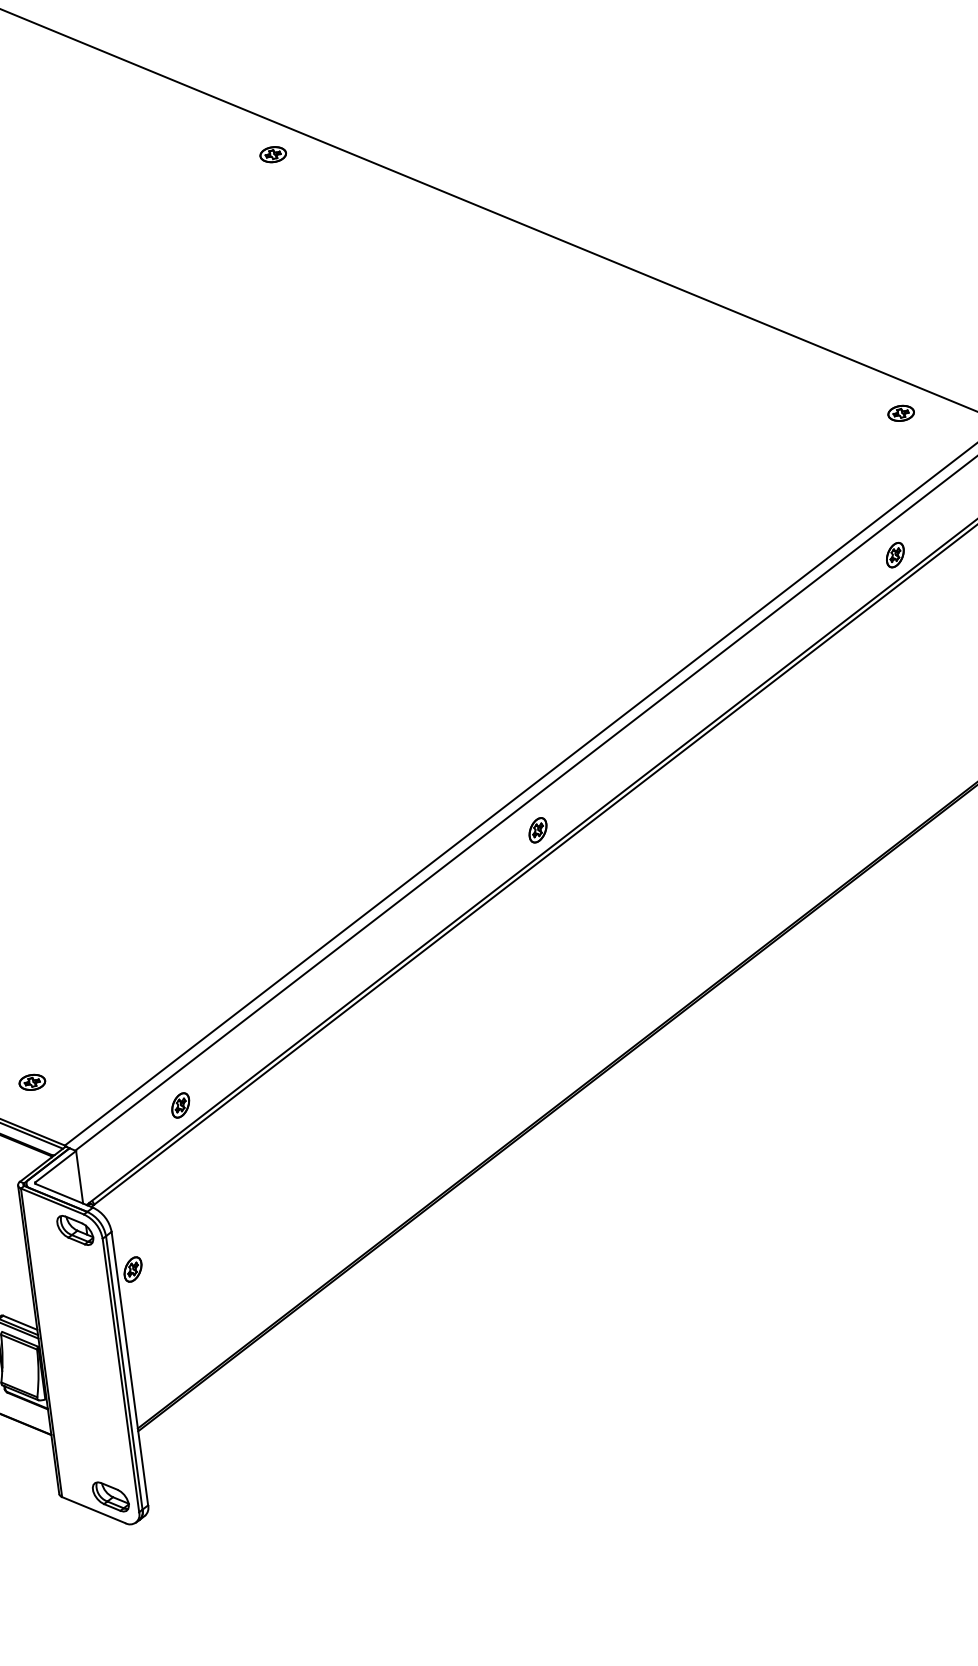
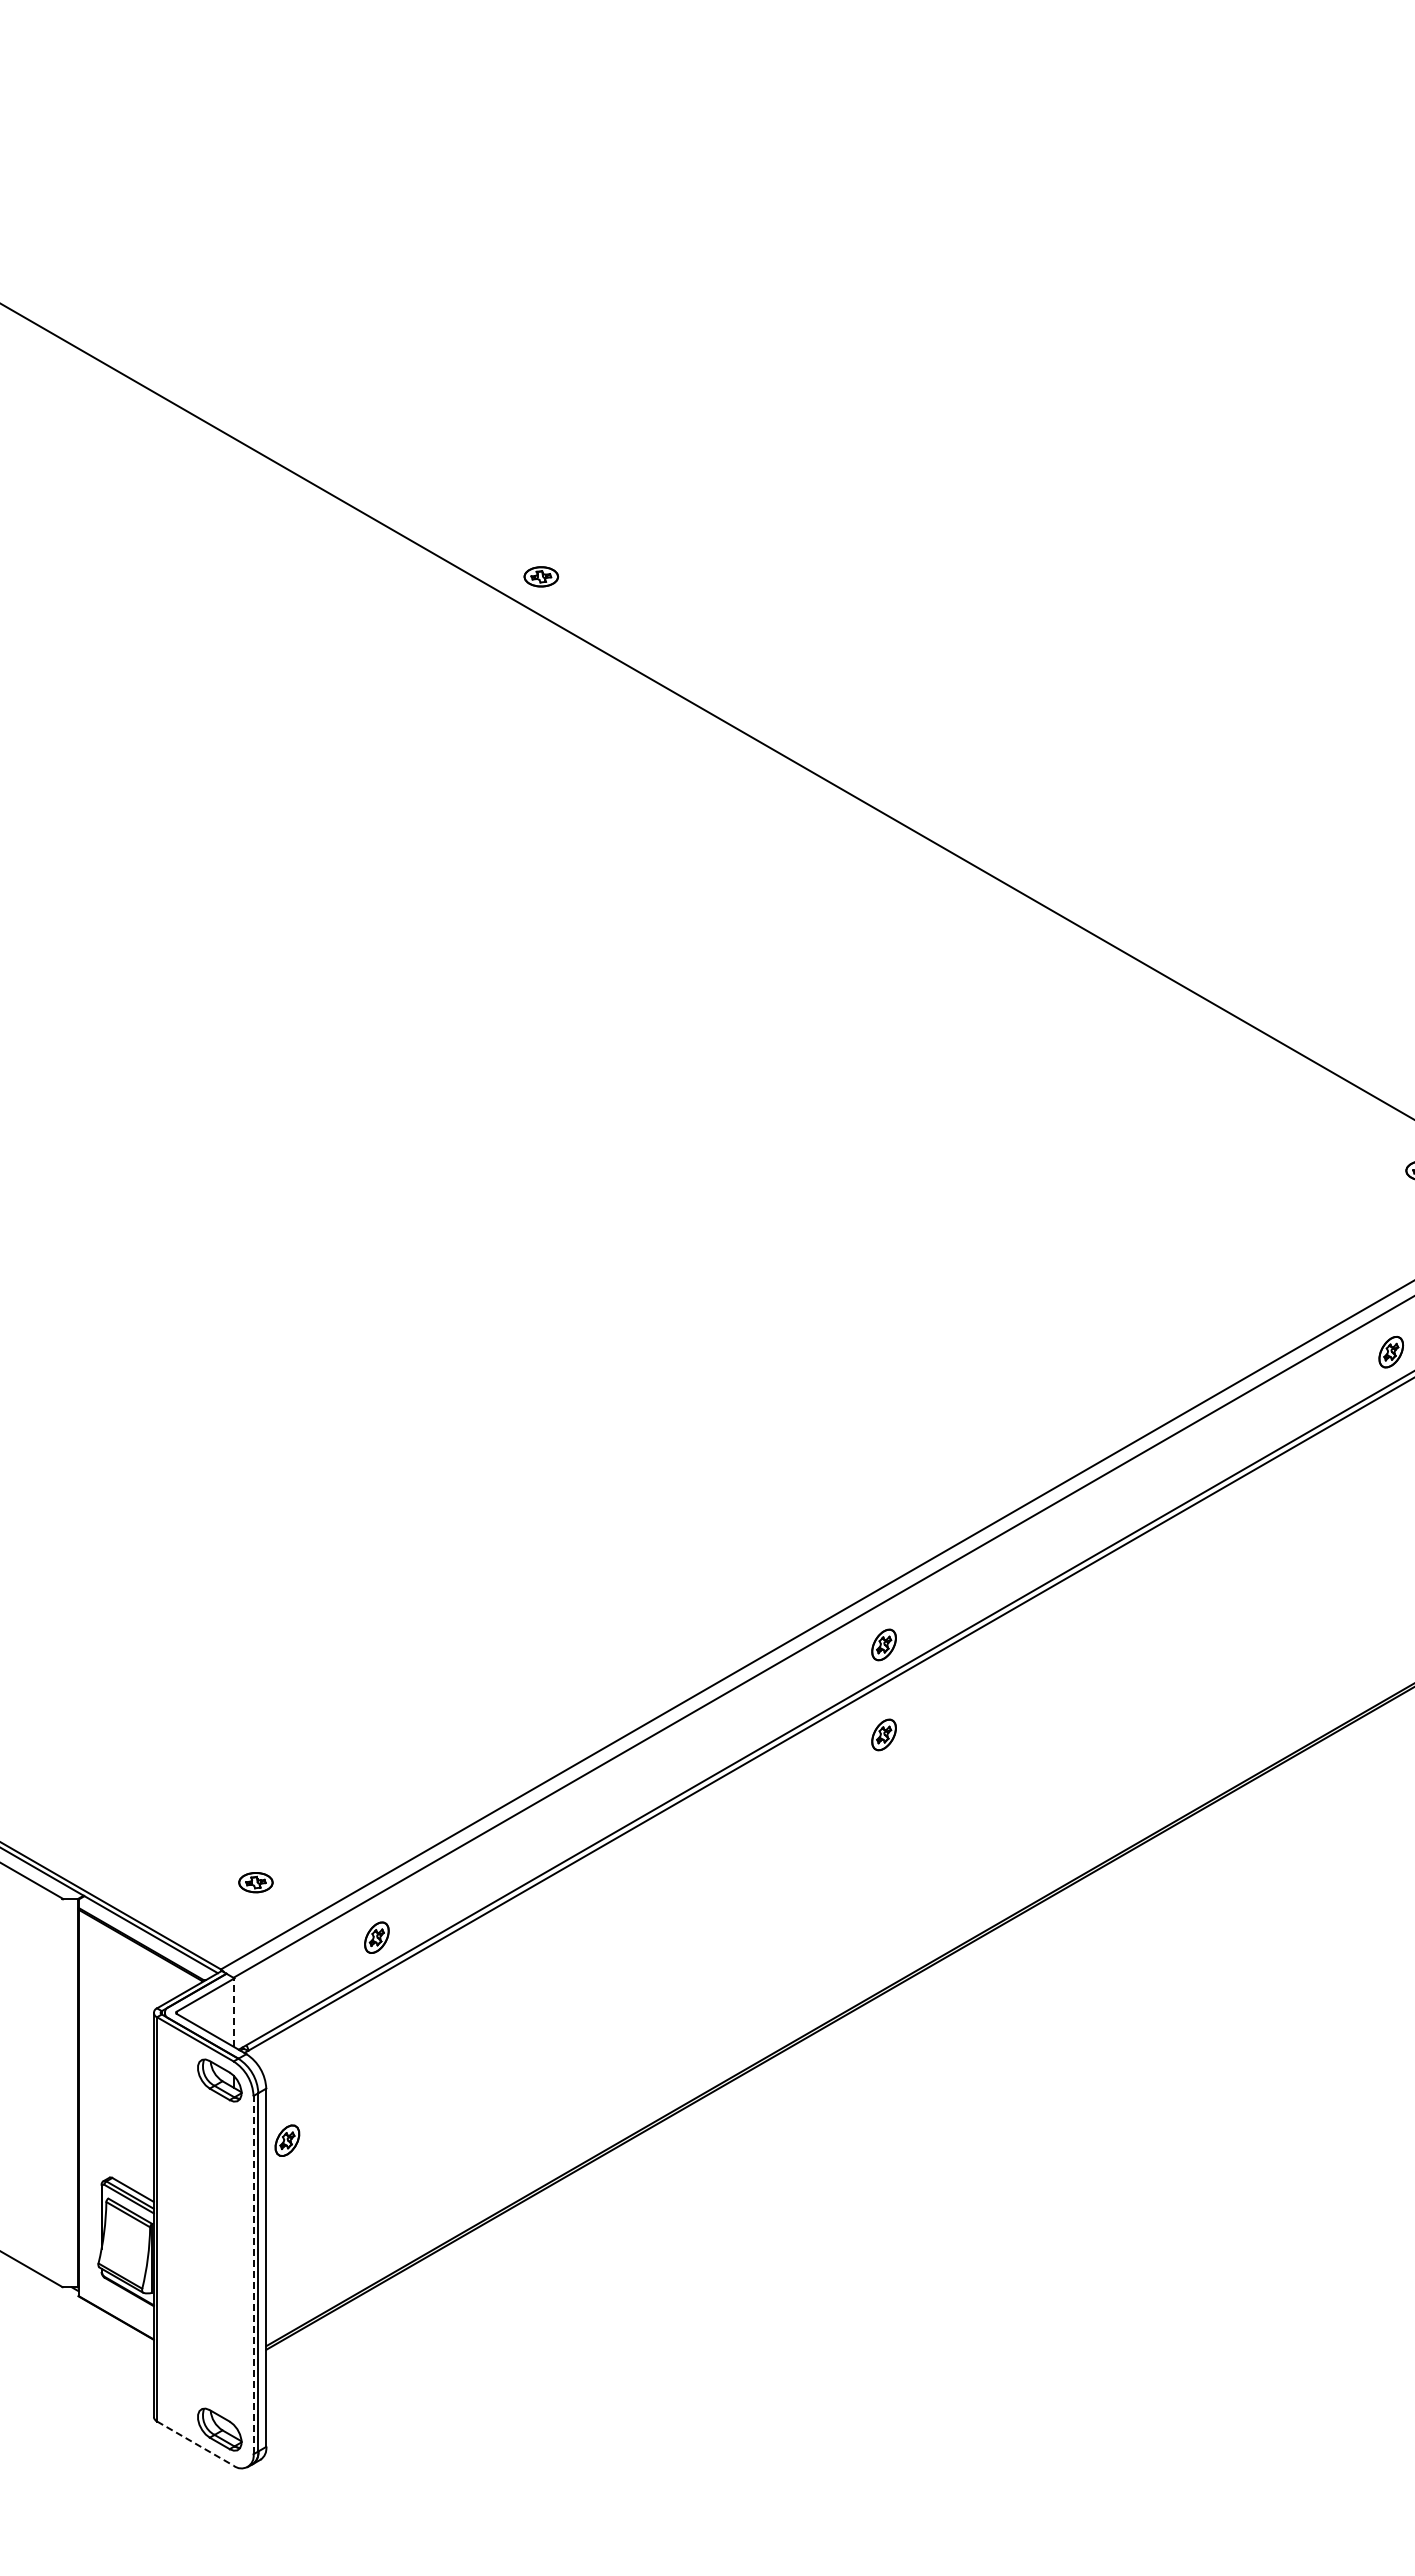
part: (273, 154) -> (541, 576), moved
part: (546, 898) -> (883, 1734), added
part: (32, 1082) -> (255, 1882), moved
line: (79, 1177) -> (234, 2012), solid -> dashed
line: (120, 1375) -> (253, 2274), solid -> dashed
line: (93, 1509) -> (195, 2443), solid -> dashed

